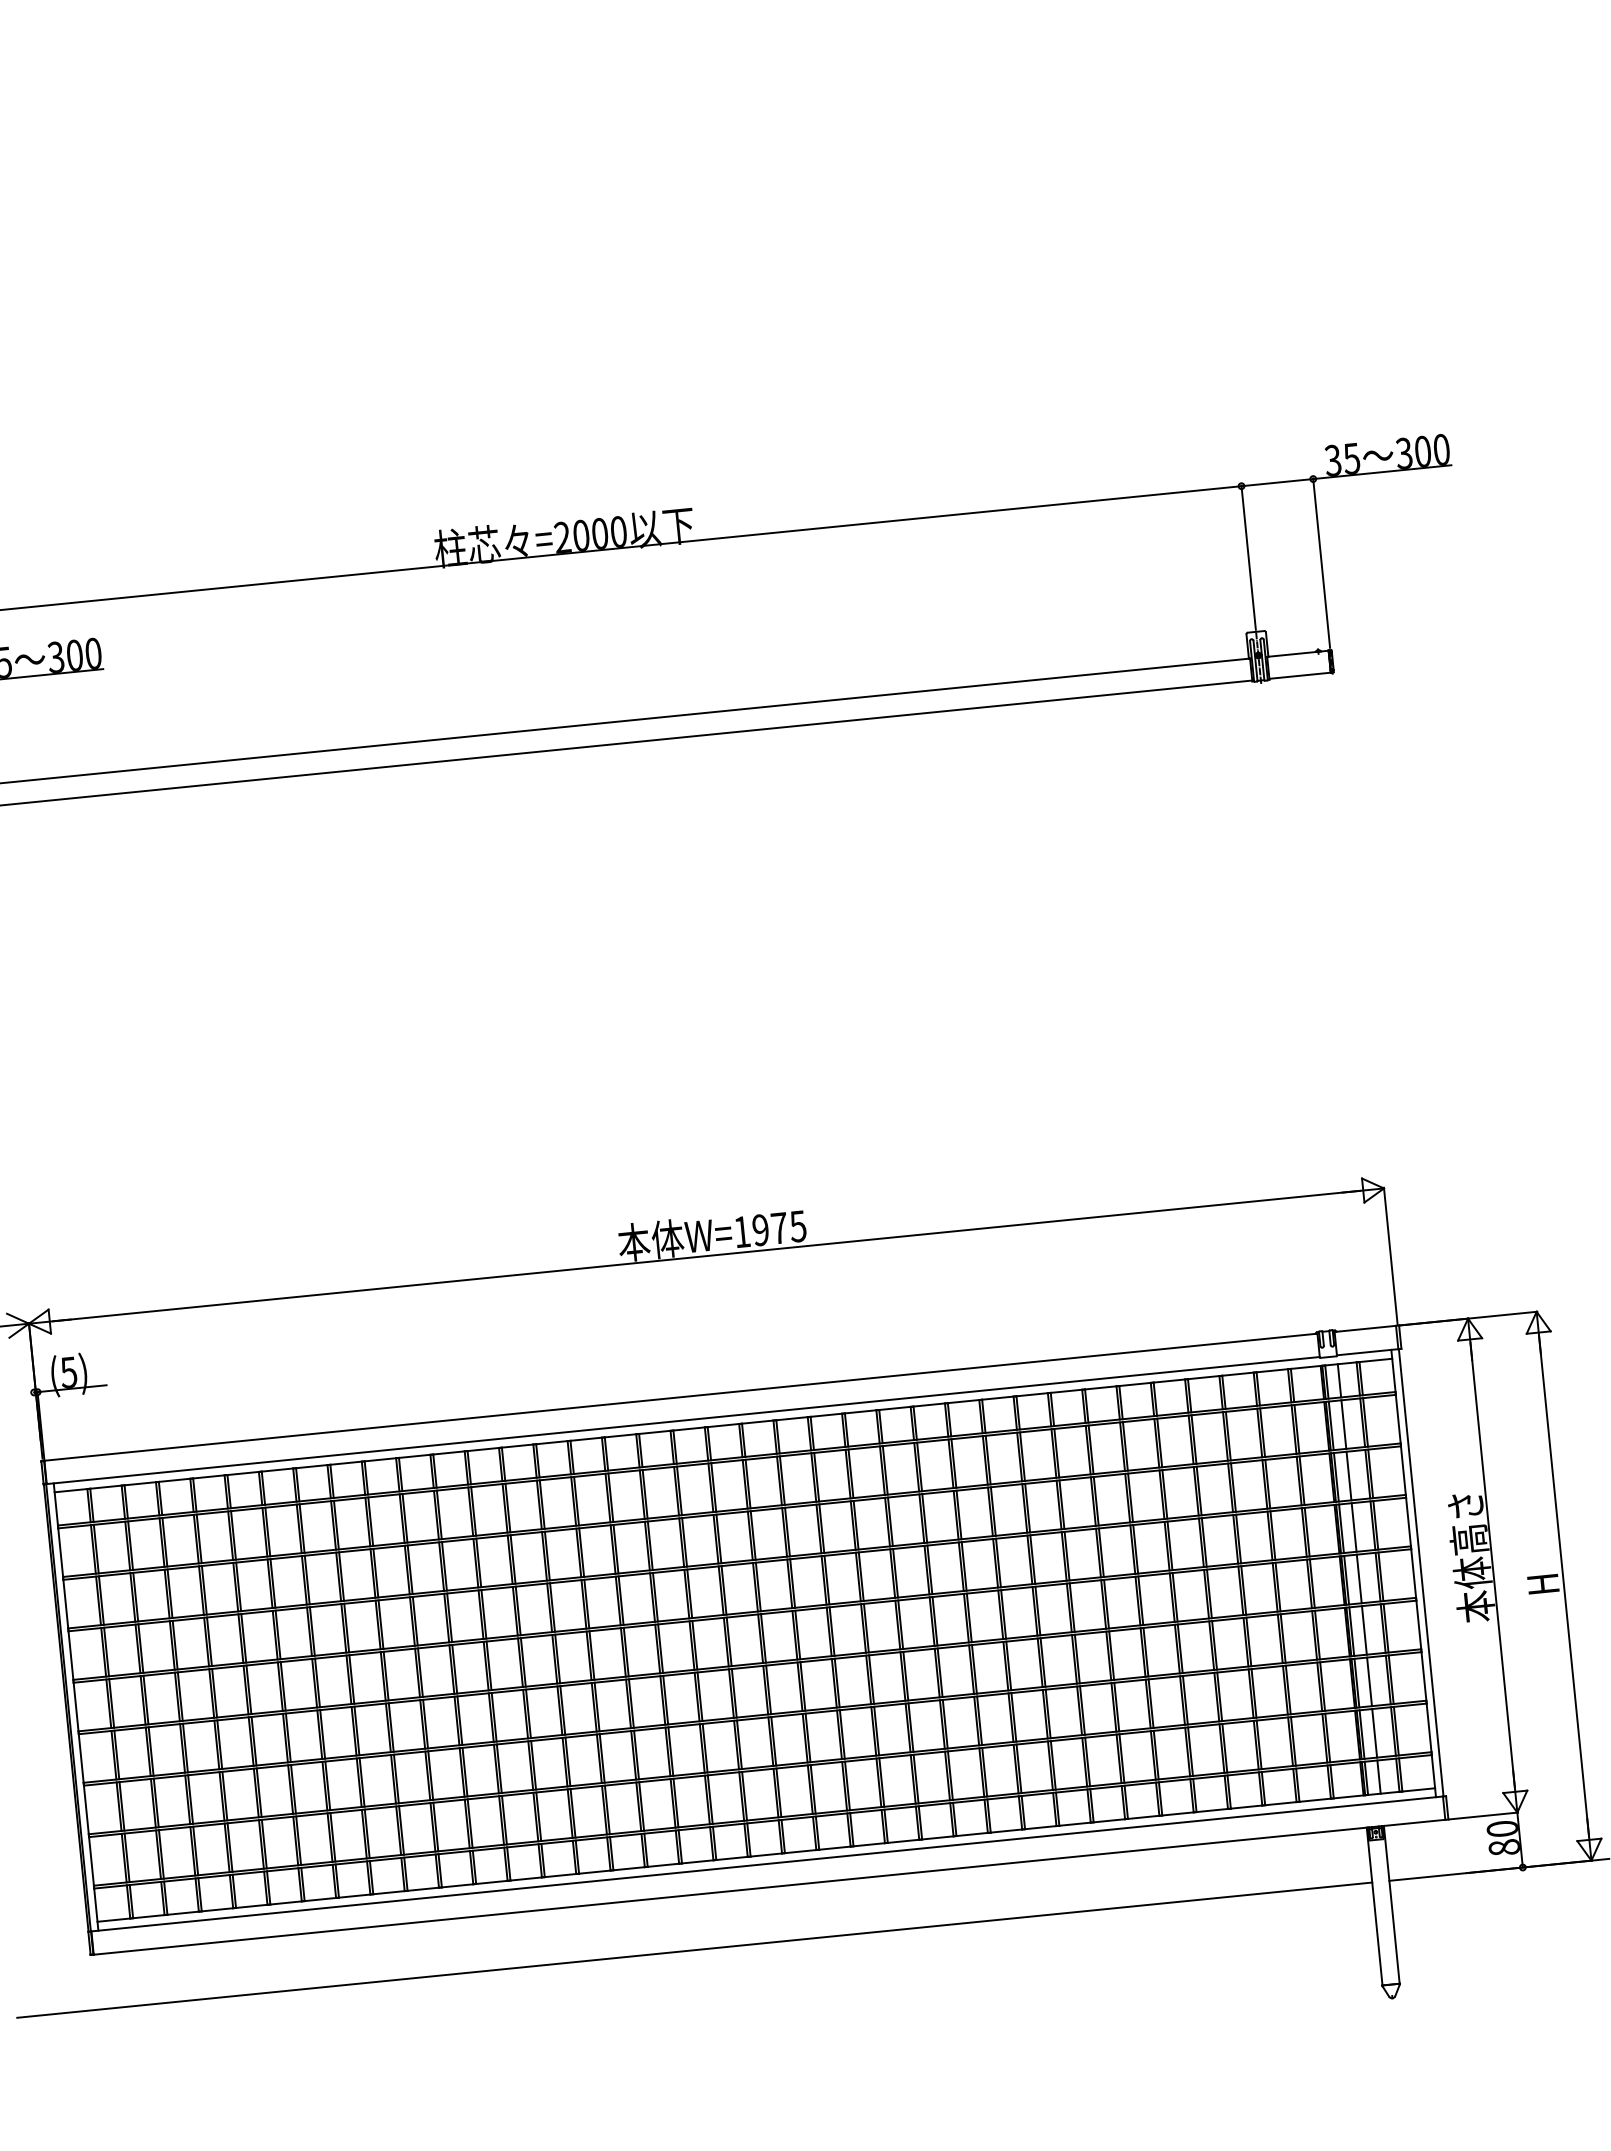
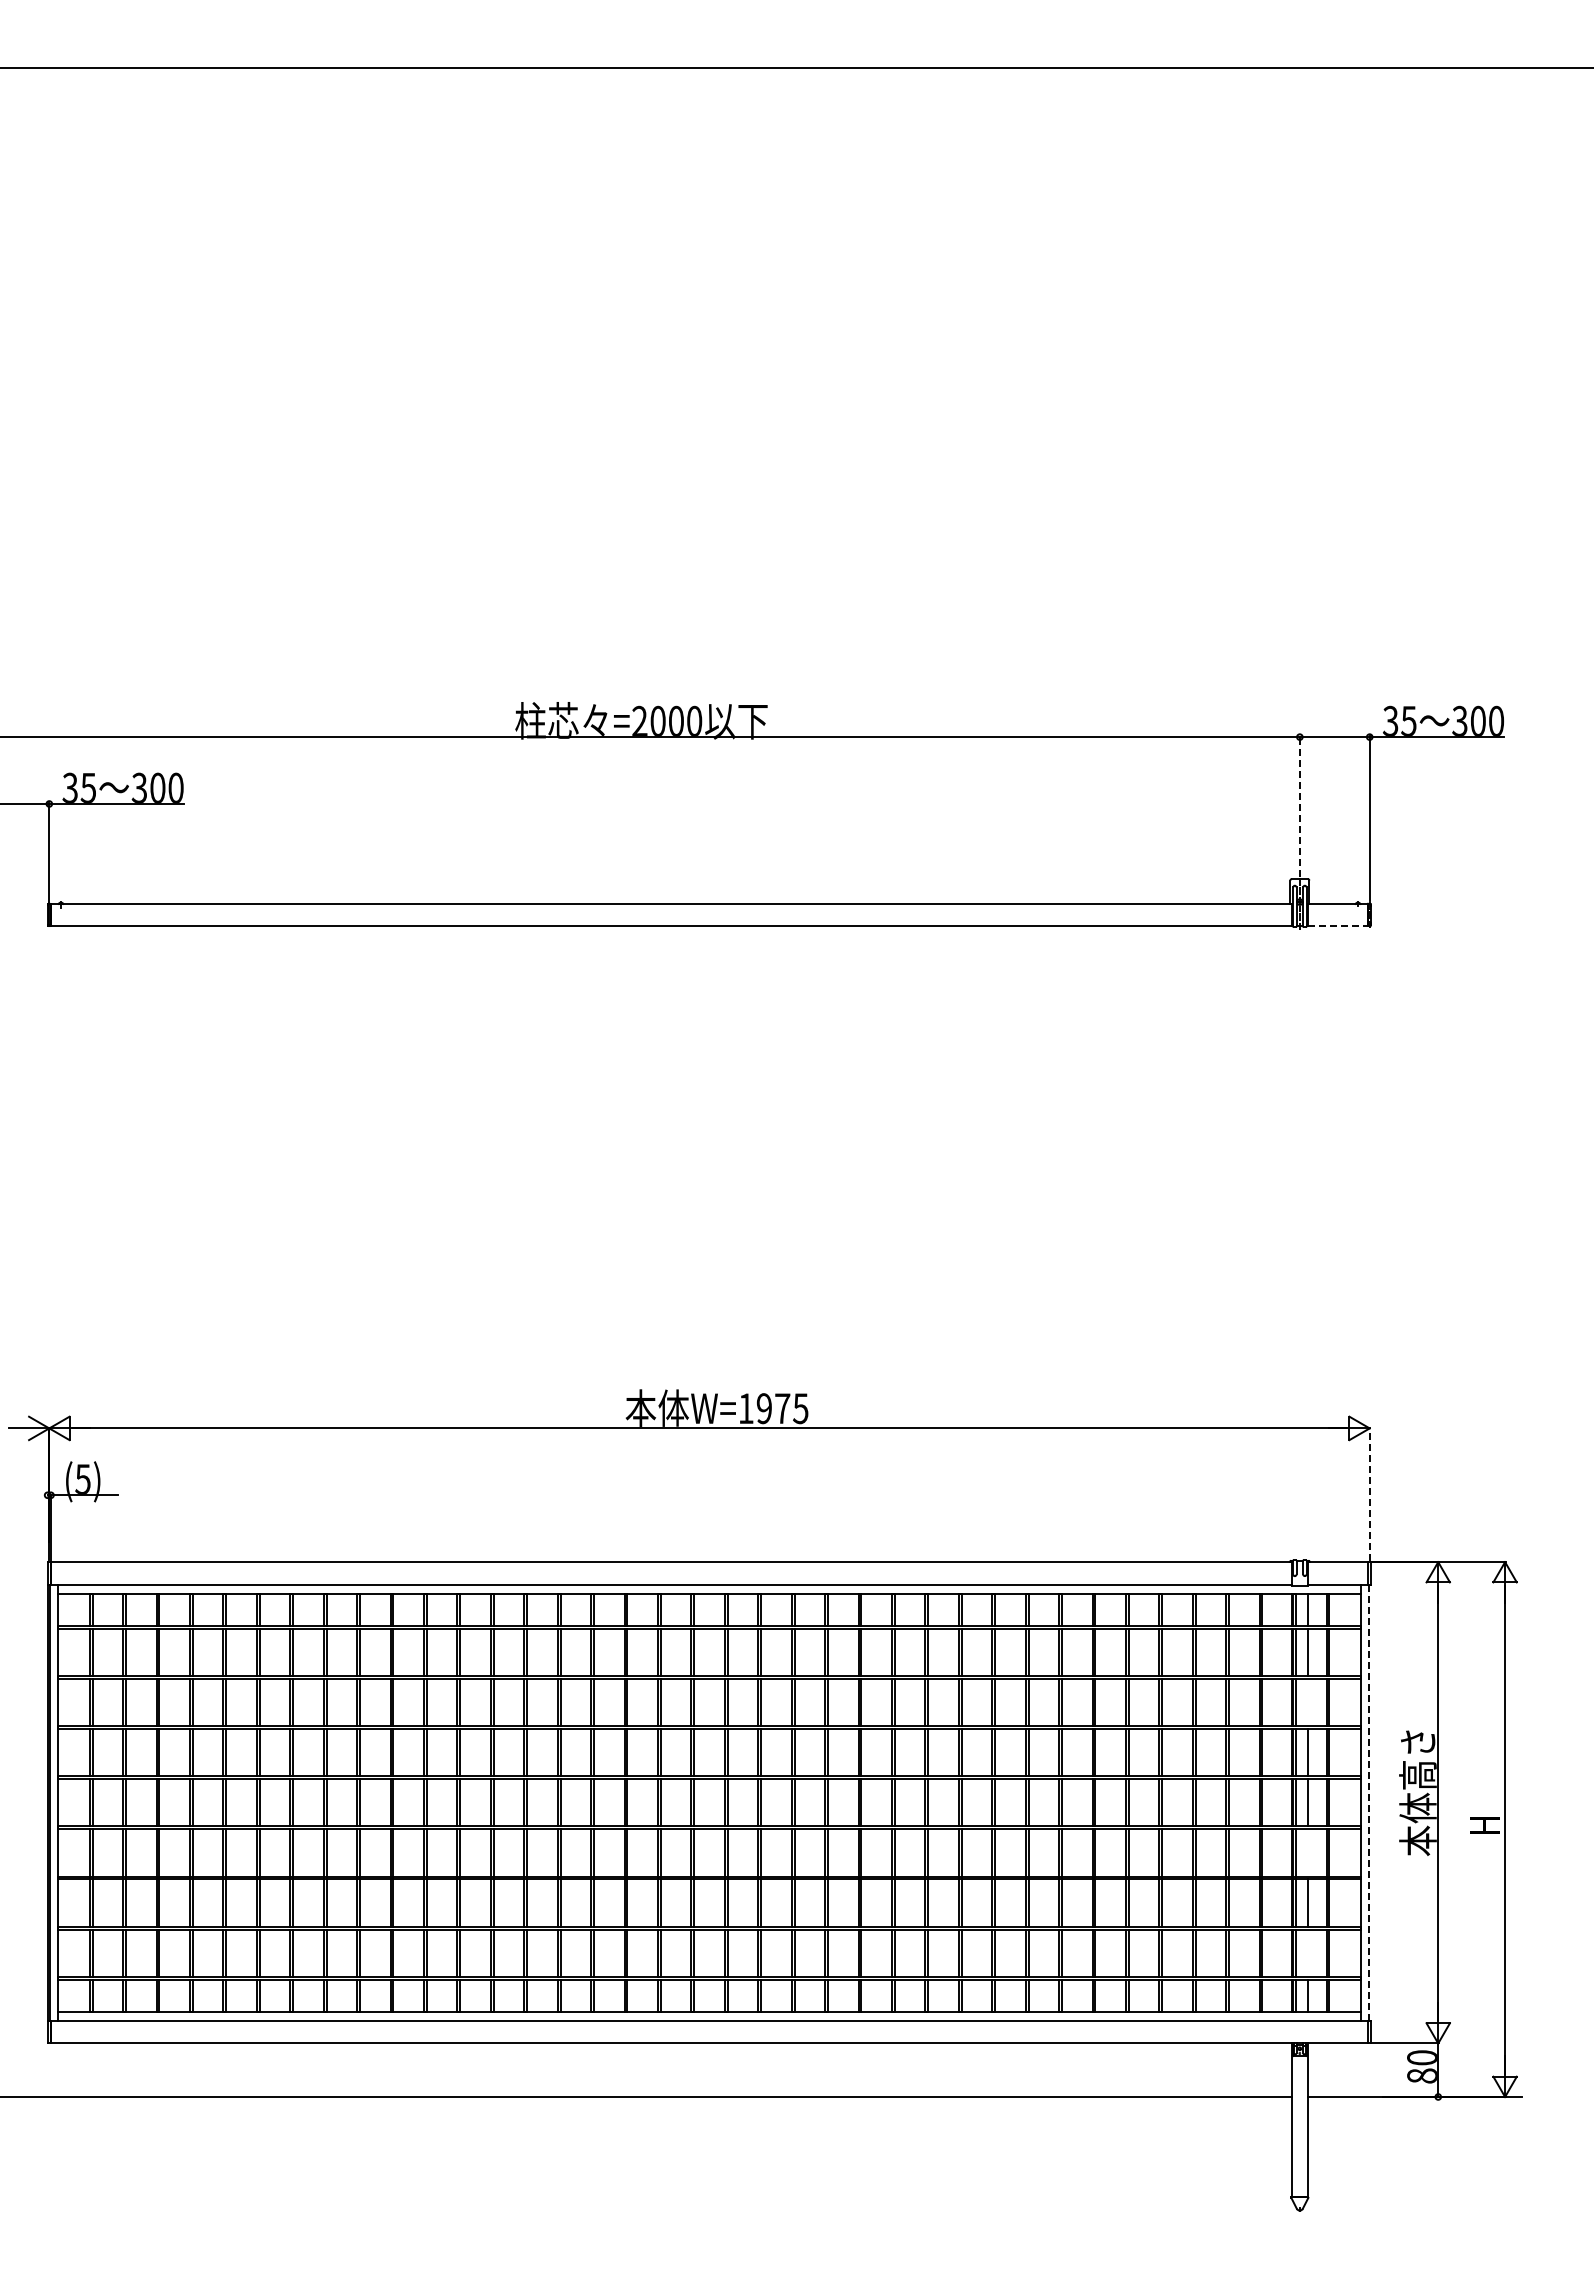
line: (1248, 557) -> (1299, 806), solid -> dashed
line: (1300, 675) -> (1338, 925), solid -> dashed
line: (1390, 1256) -> (1369, 1494), solid -> dashed
line: (1349, 1475) -> (1308, 1702), removed
line: (1421, 1572) -> (1368, 1802), solid -> dashed
line: (1364, 1629) -> (1308, 1852), removed
line: (1374, 1732) -> (1308, 1952), removed

